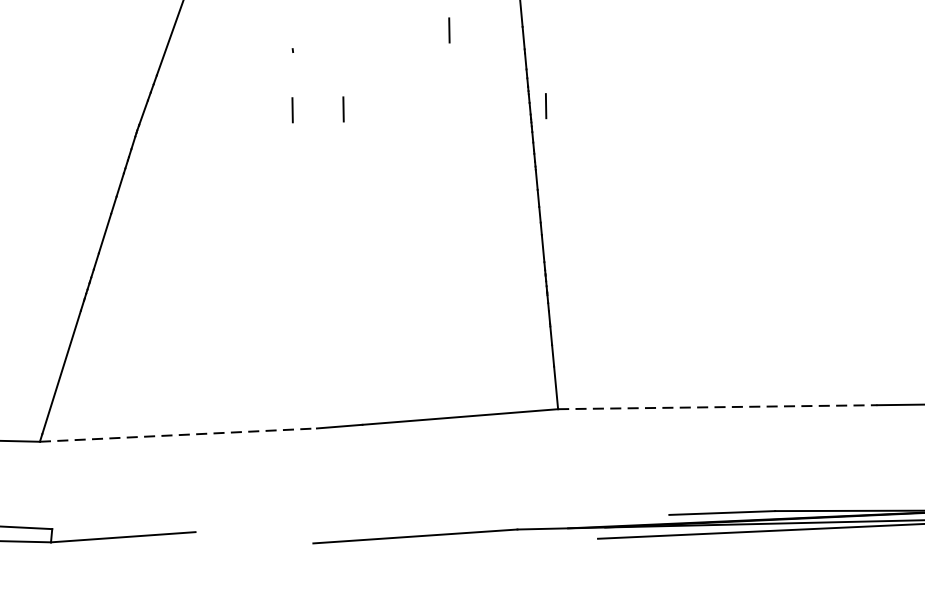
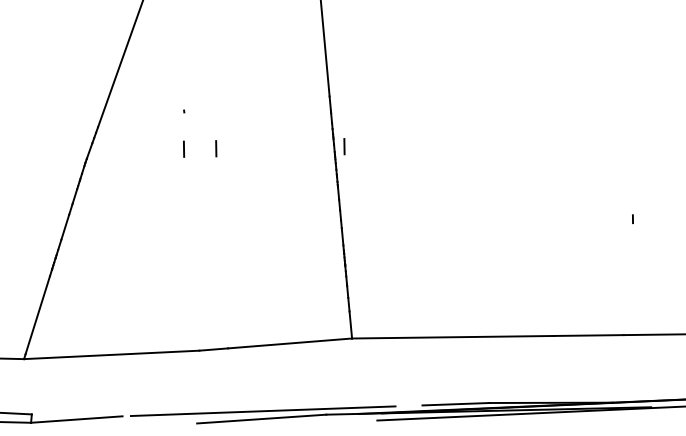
line: (449, 30) -> (283, 98), removed
line: (718, 407) -> (453, 337), dashed -> solid
line: (178, 434) -> (111, 354), dashed -> solid
line: (416, 524) -> (262, 411), added

